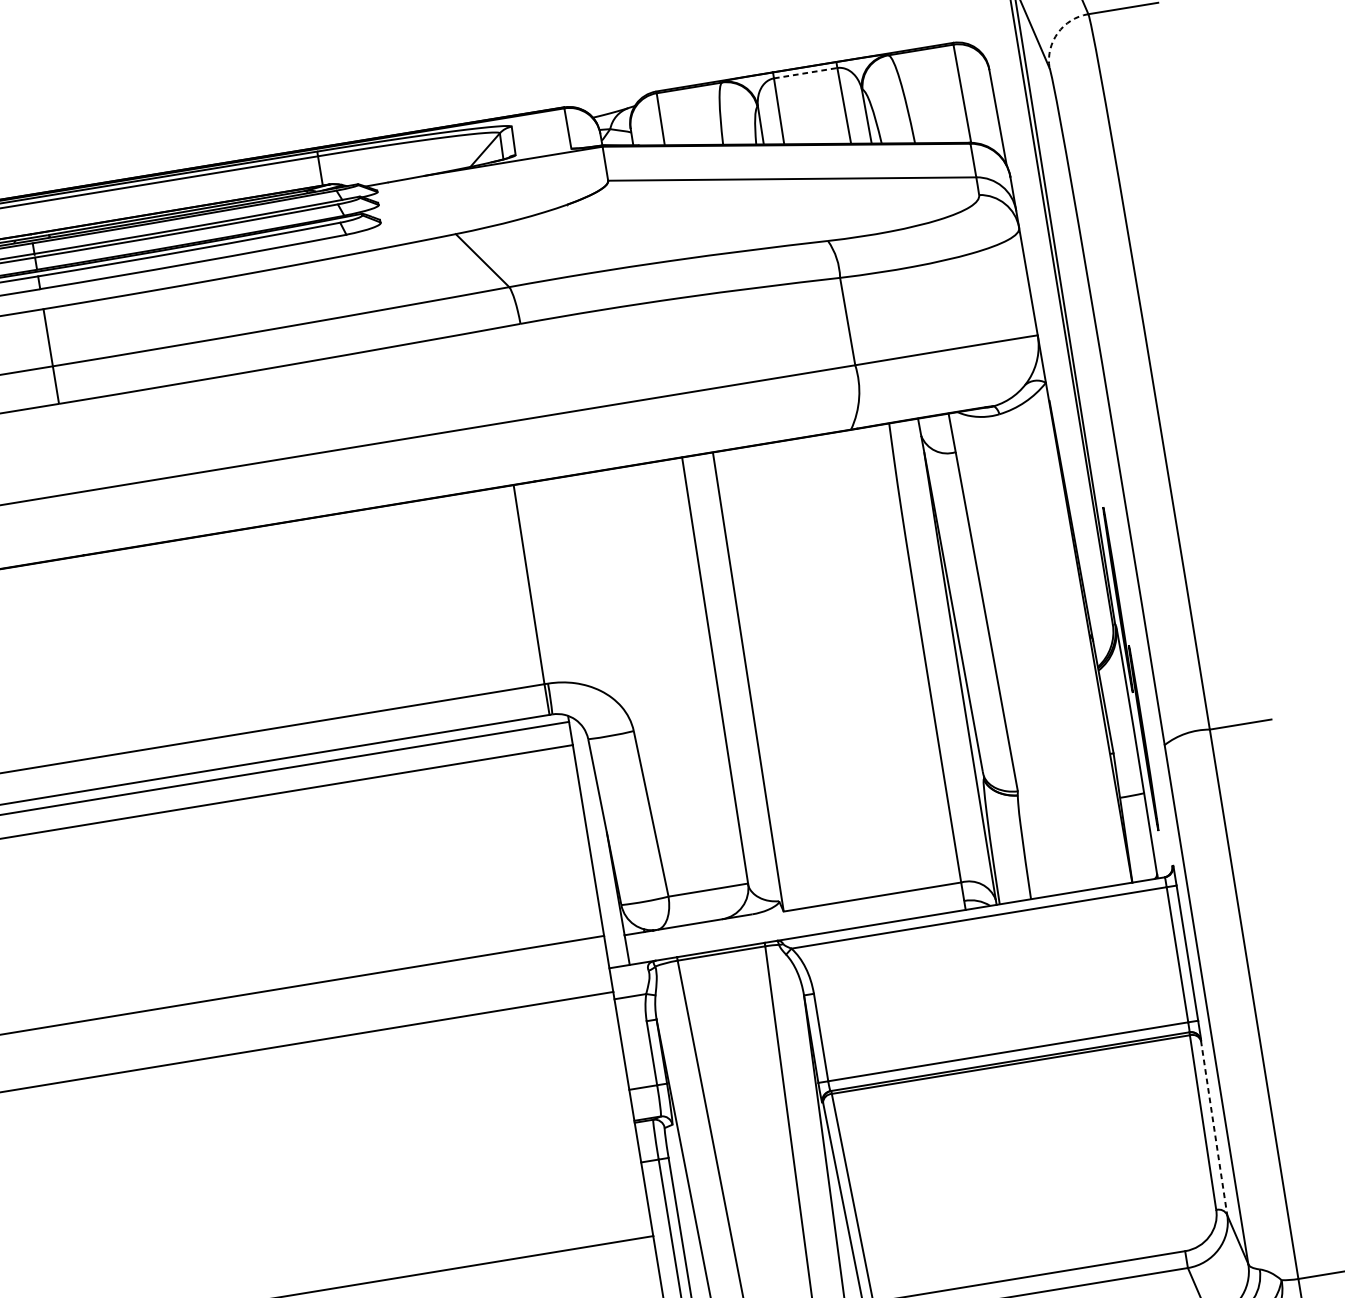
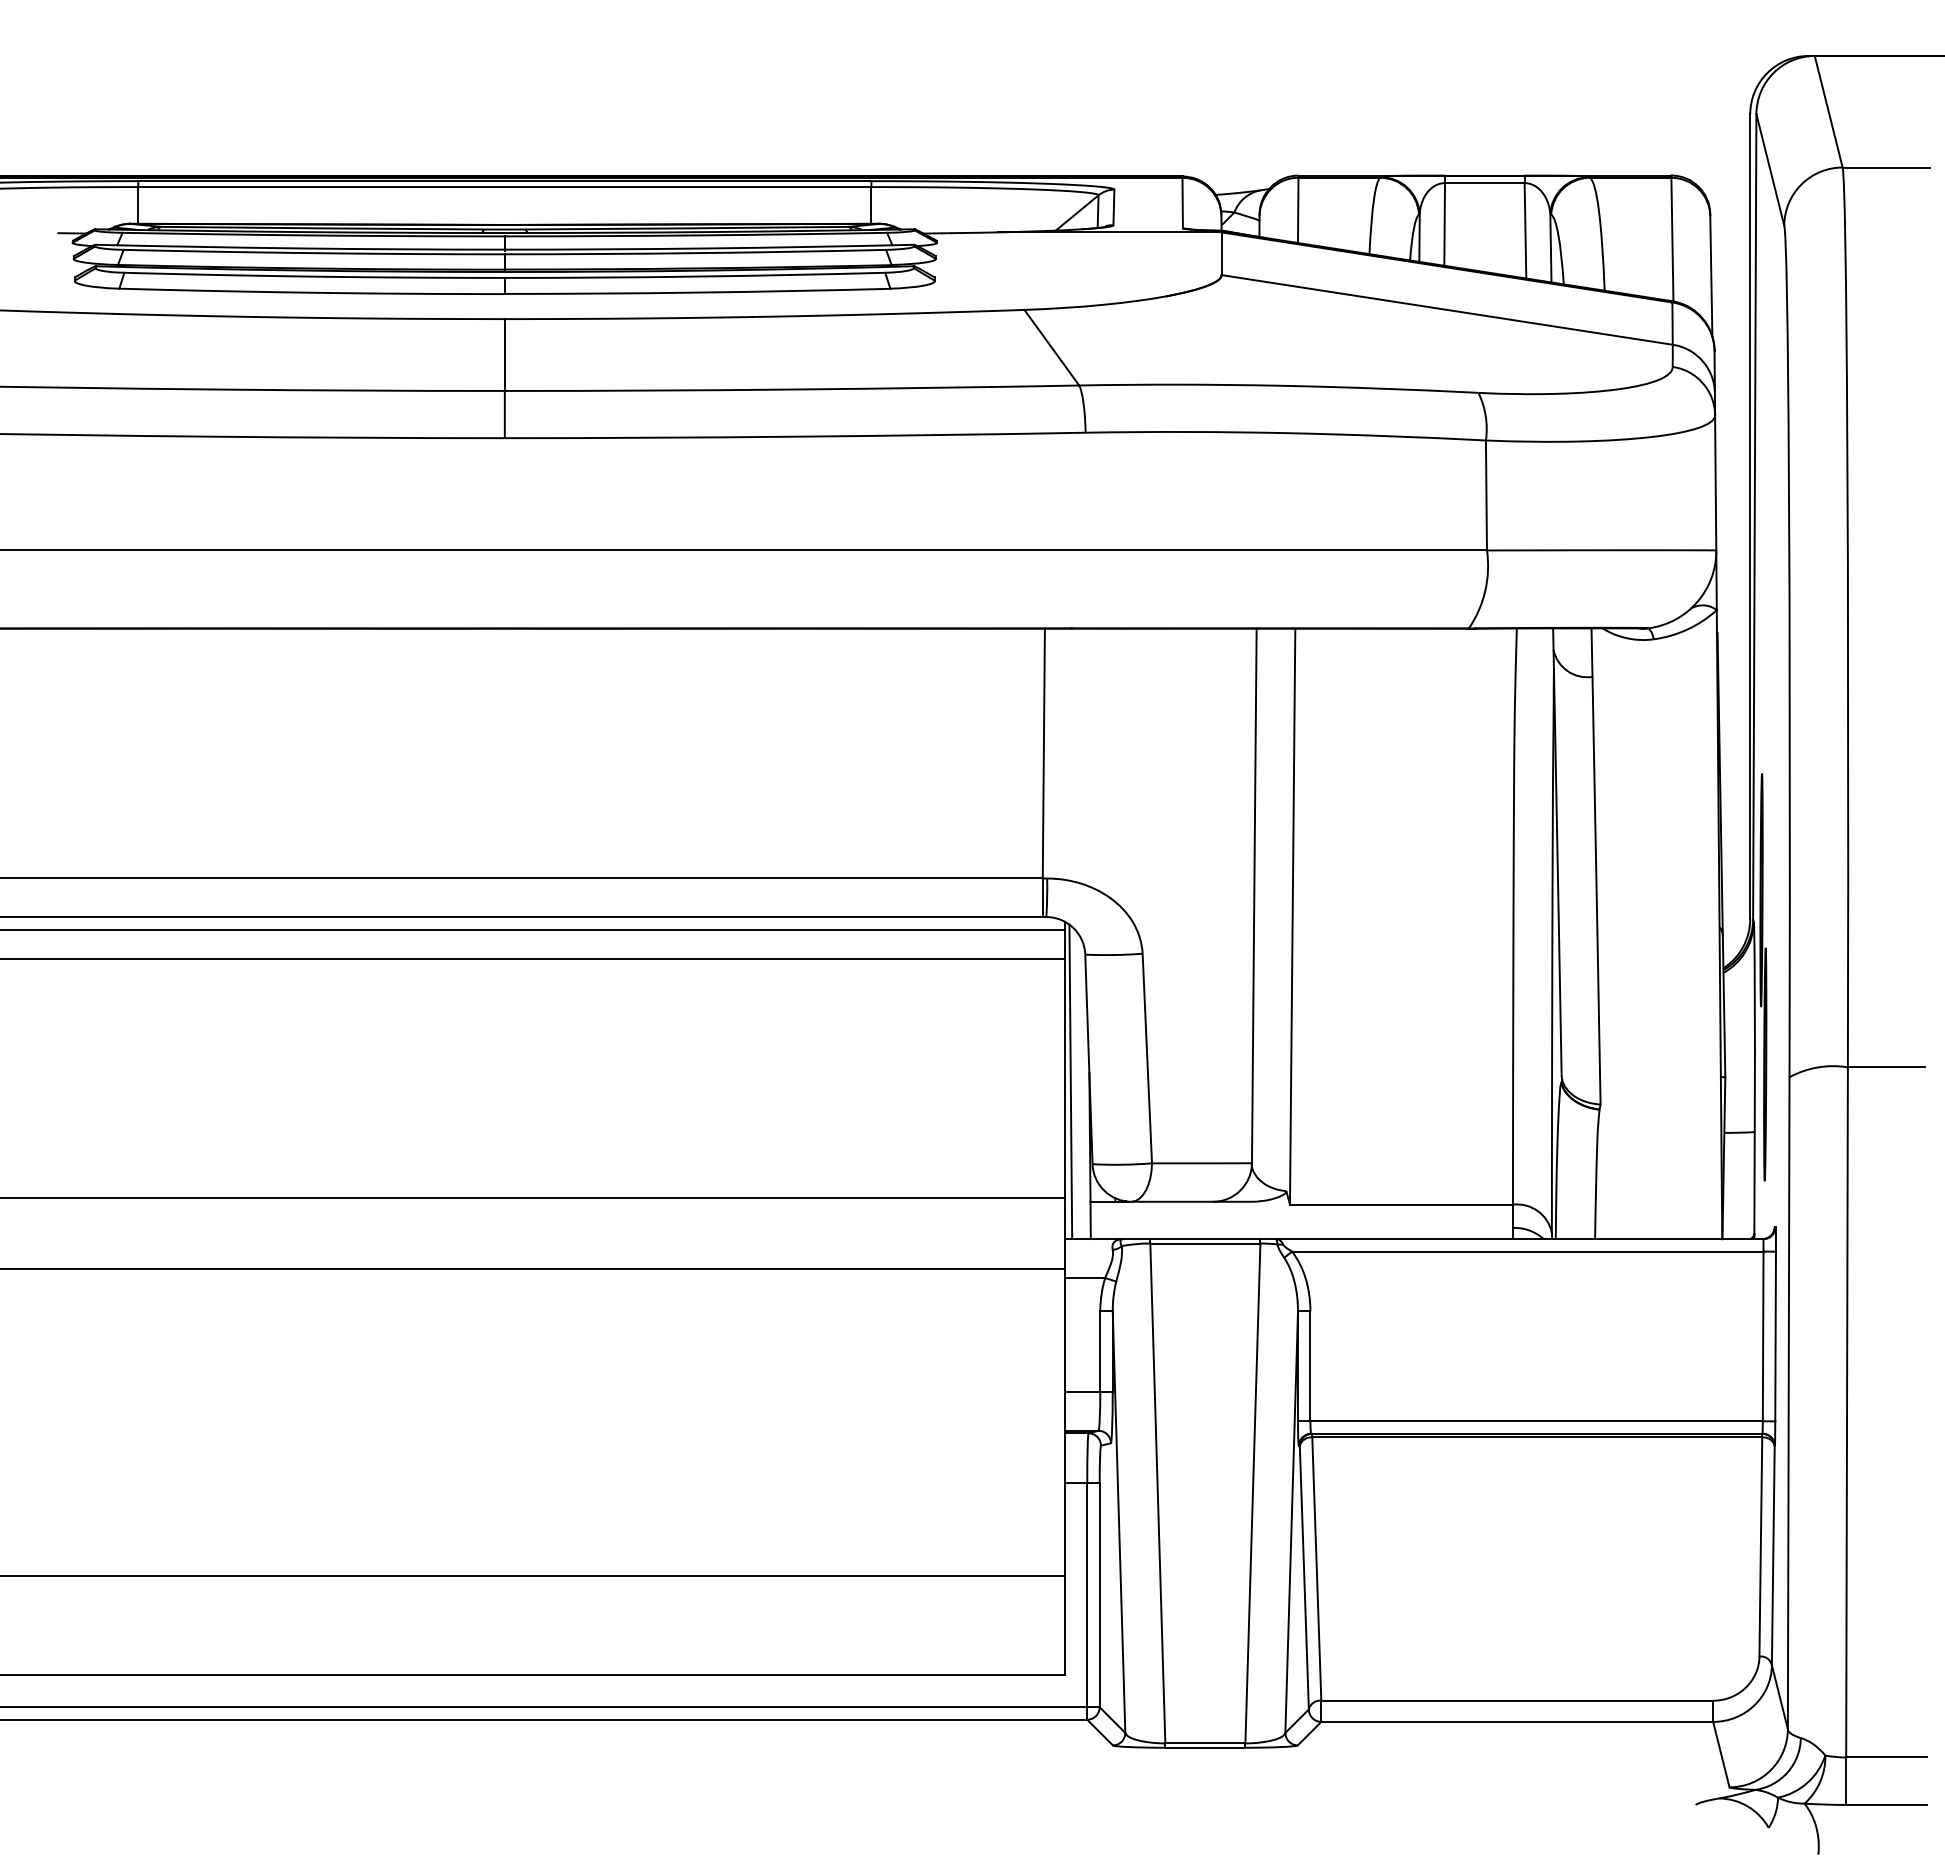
arc: (1057, 33) -> (1801, 184), dashed -> solid
line: (805, 73) -> (1484, 183), dashed -> solid
line: (593, 842) -> (1070, 1081), added
line: (1214, 1127) -> (1773, 1555), dashed -> solid

